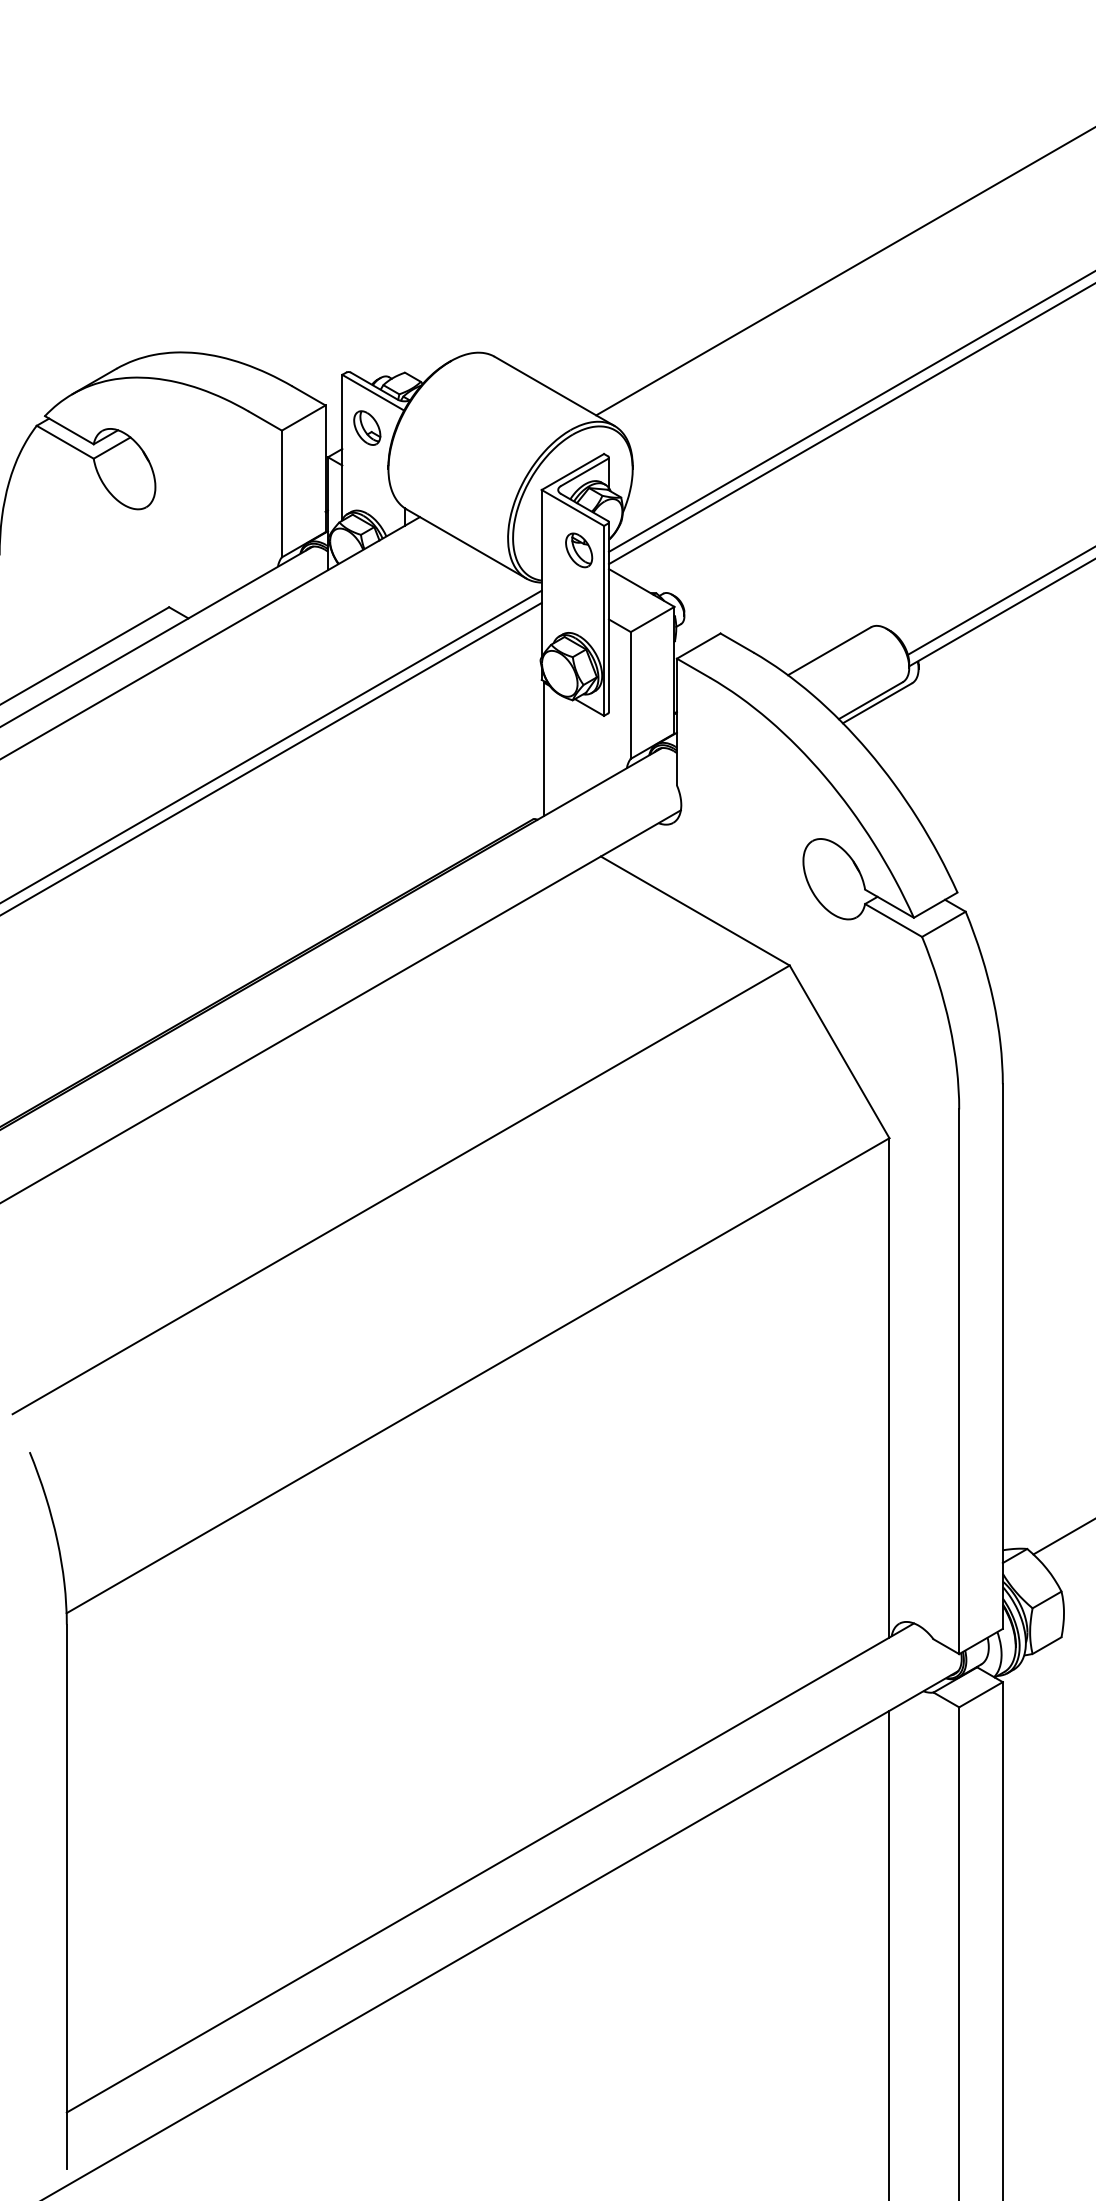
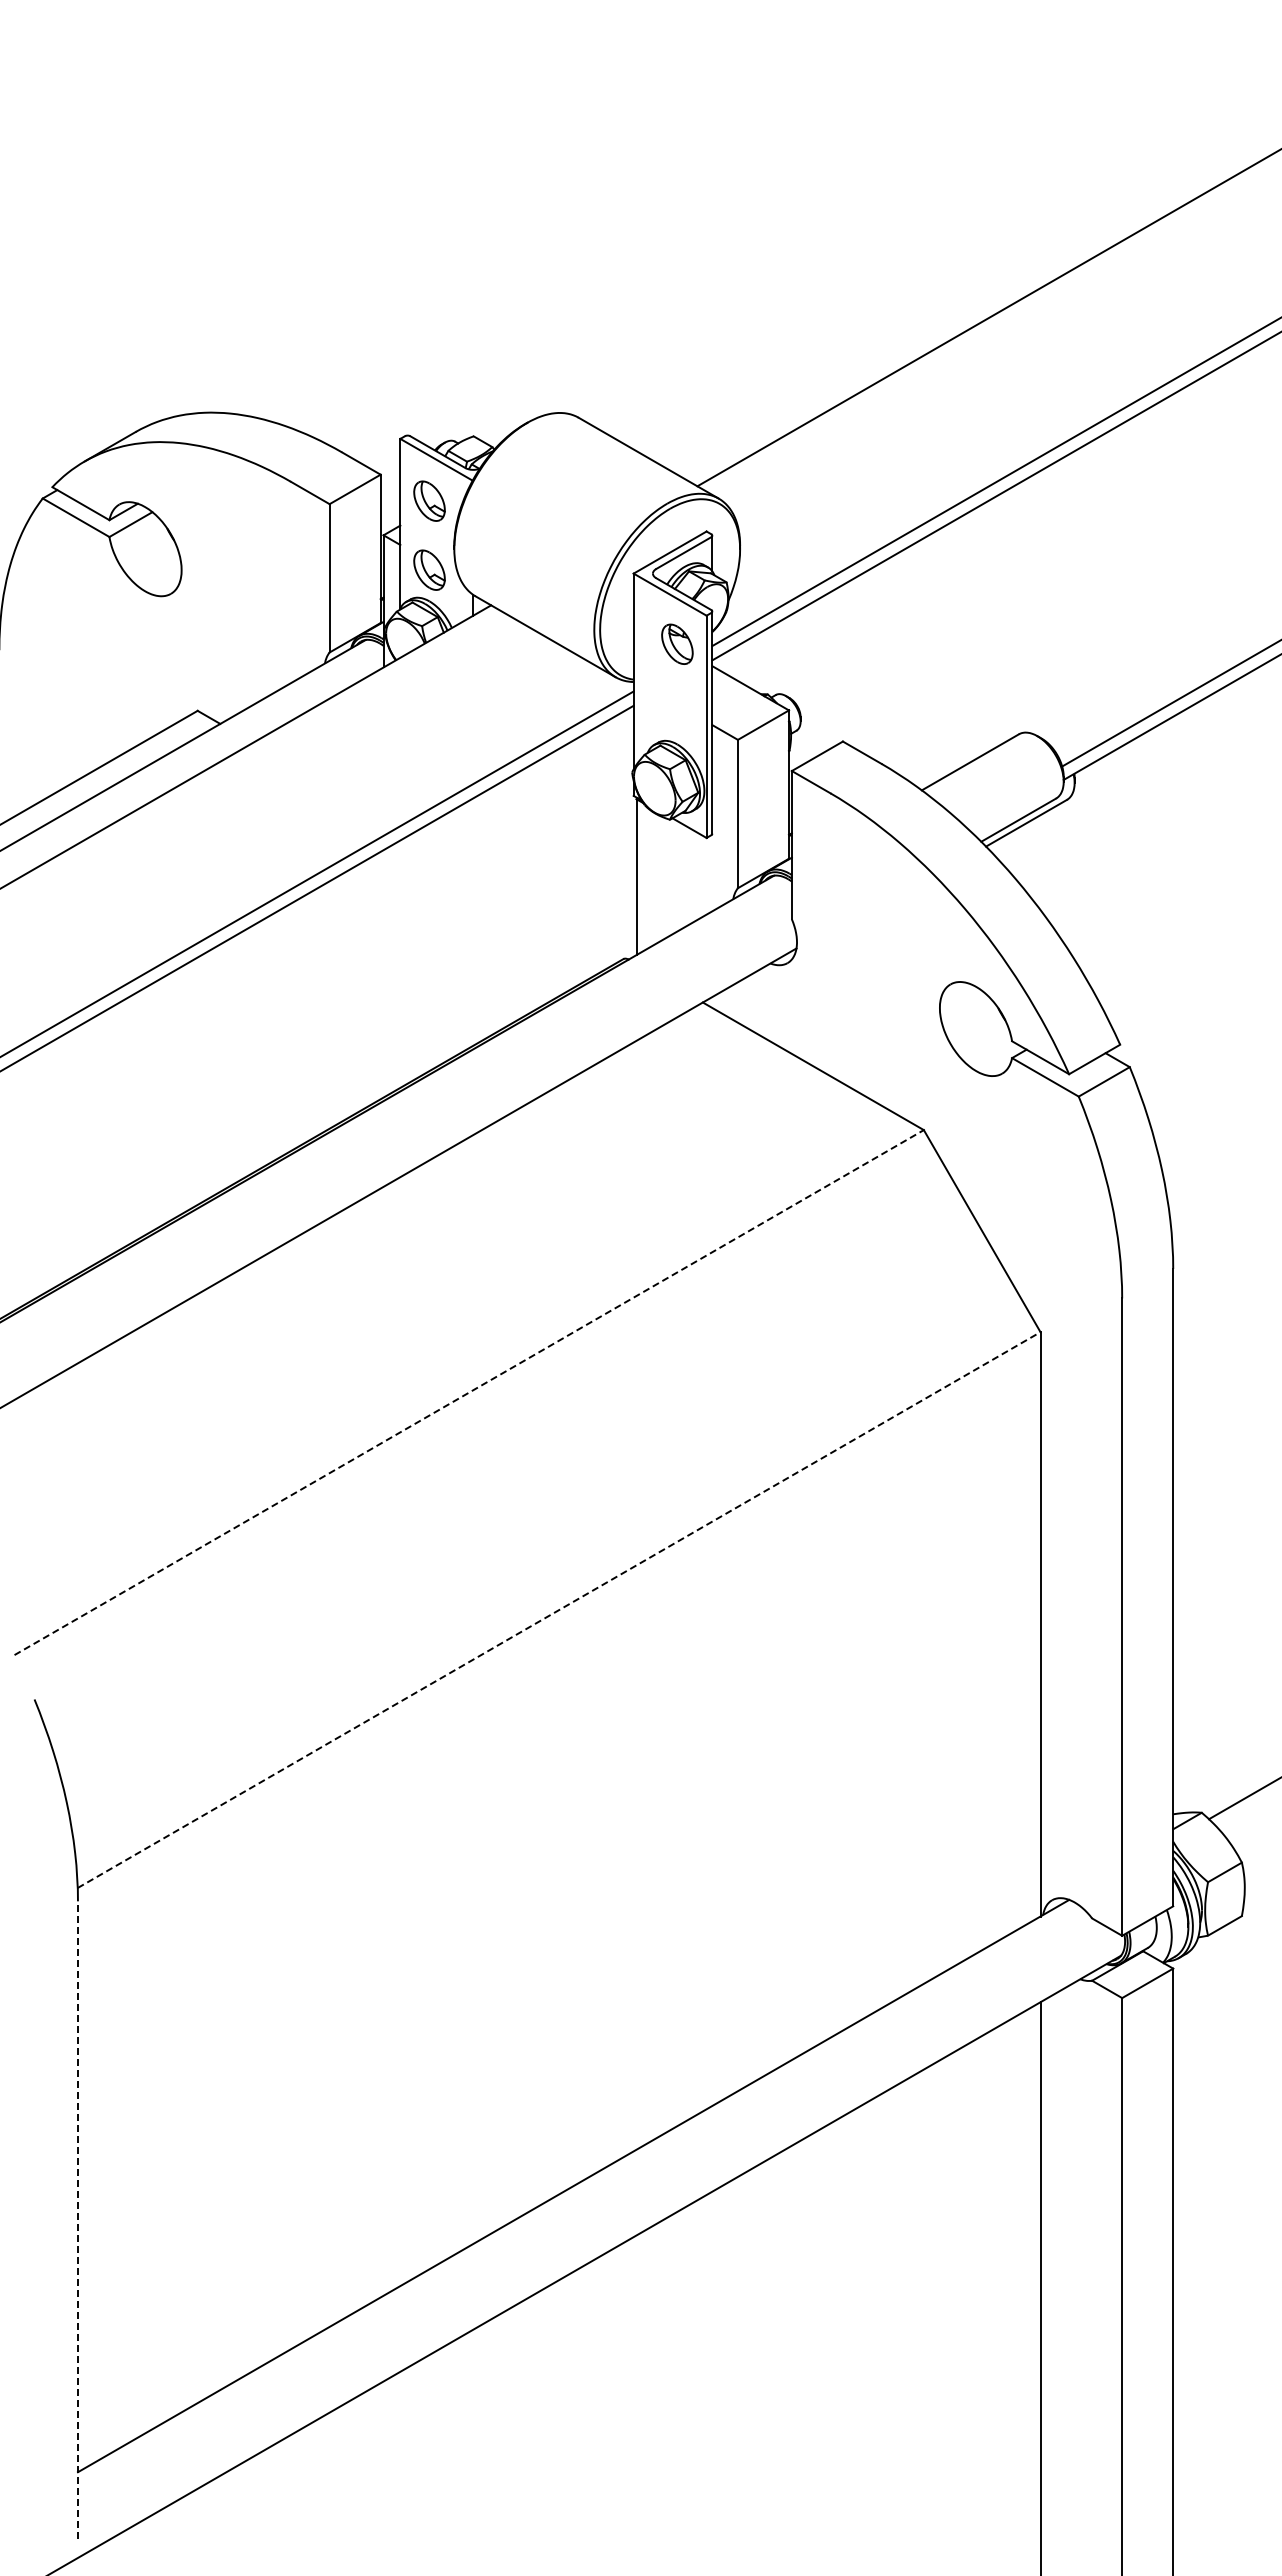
part: (367, 486) -> (429, 569), added
line: (401, 1189) -> (469, 1392), solid -> dashed
line: (478, 1376) -> (559, 1610), solid -> dashed
line: (66, 1897) -> (77, 2220), solid -> dashed

